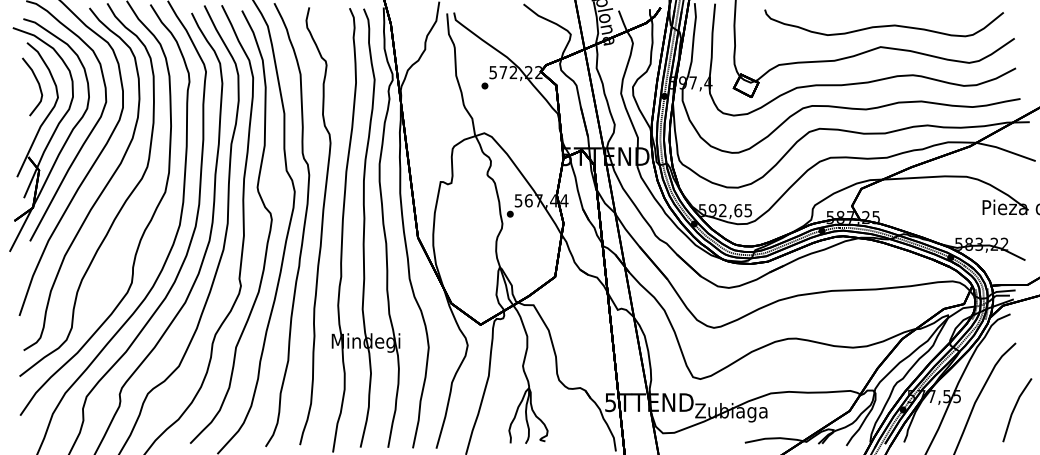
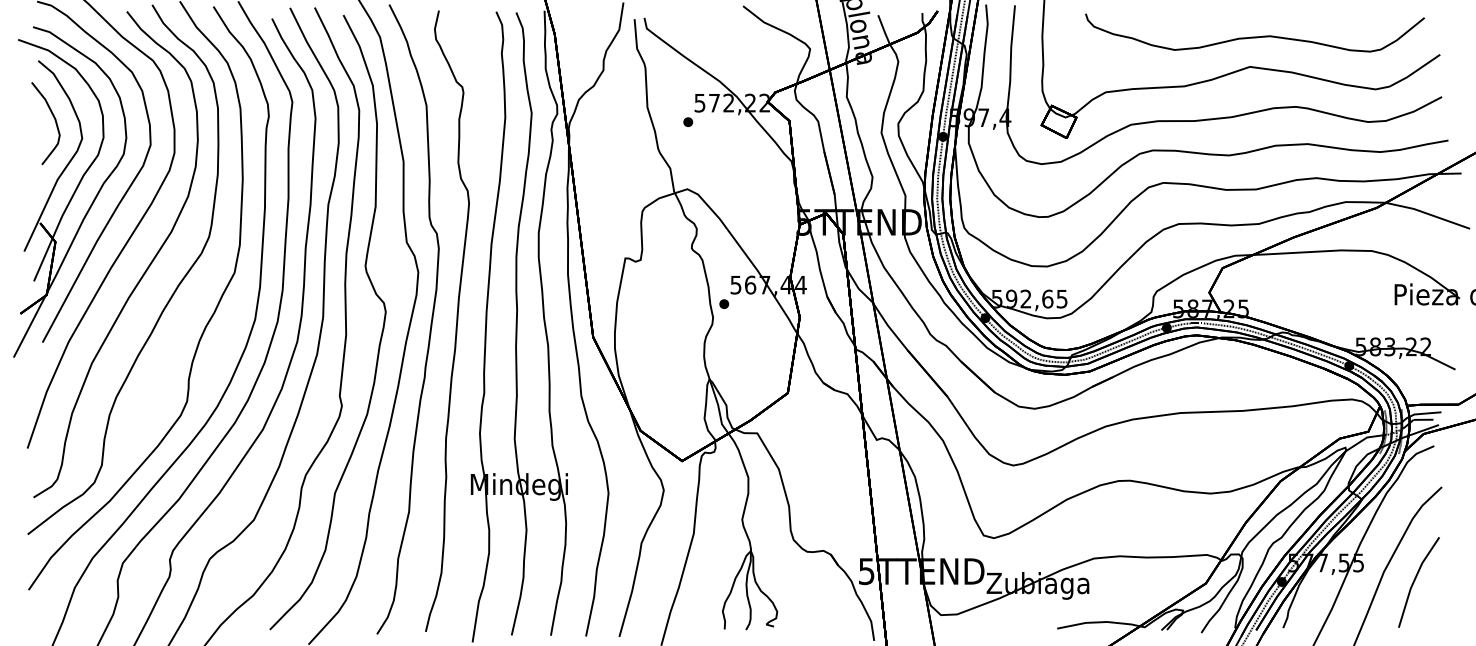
line: (1014, 408) -> (1415, 580), moved

